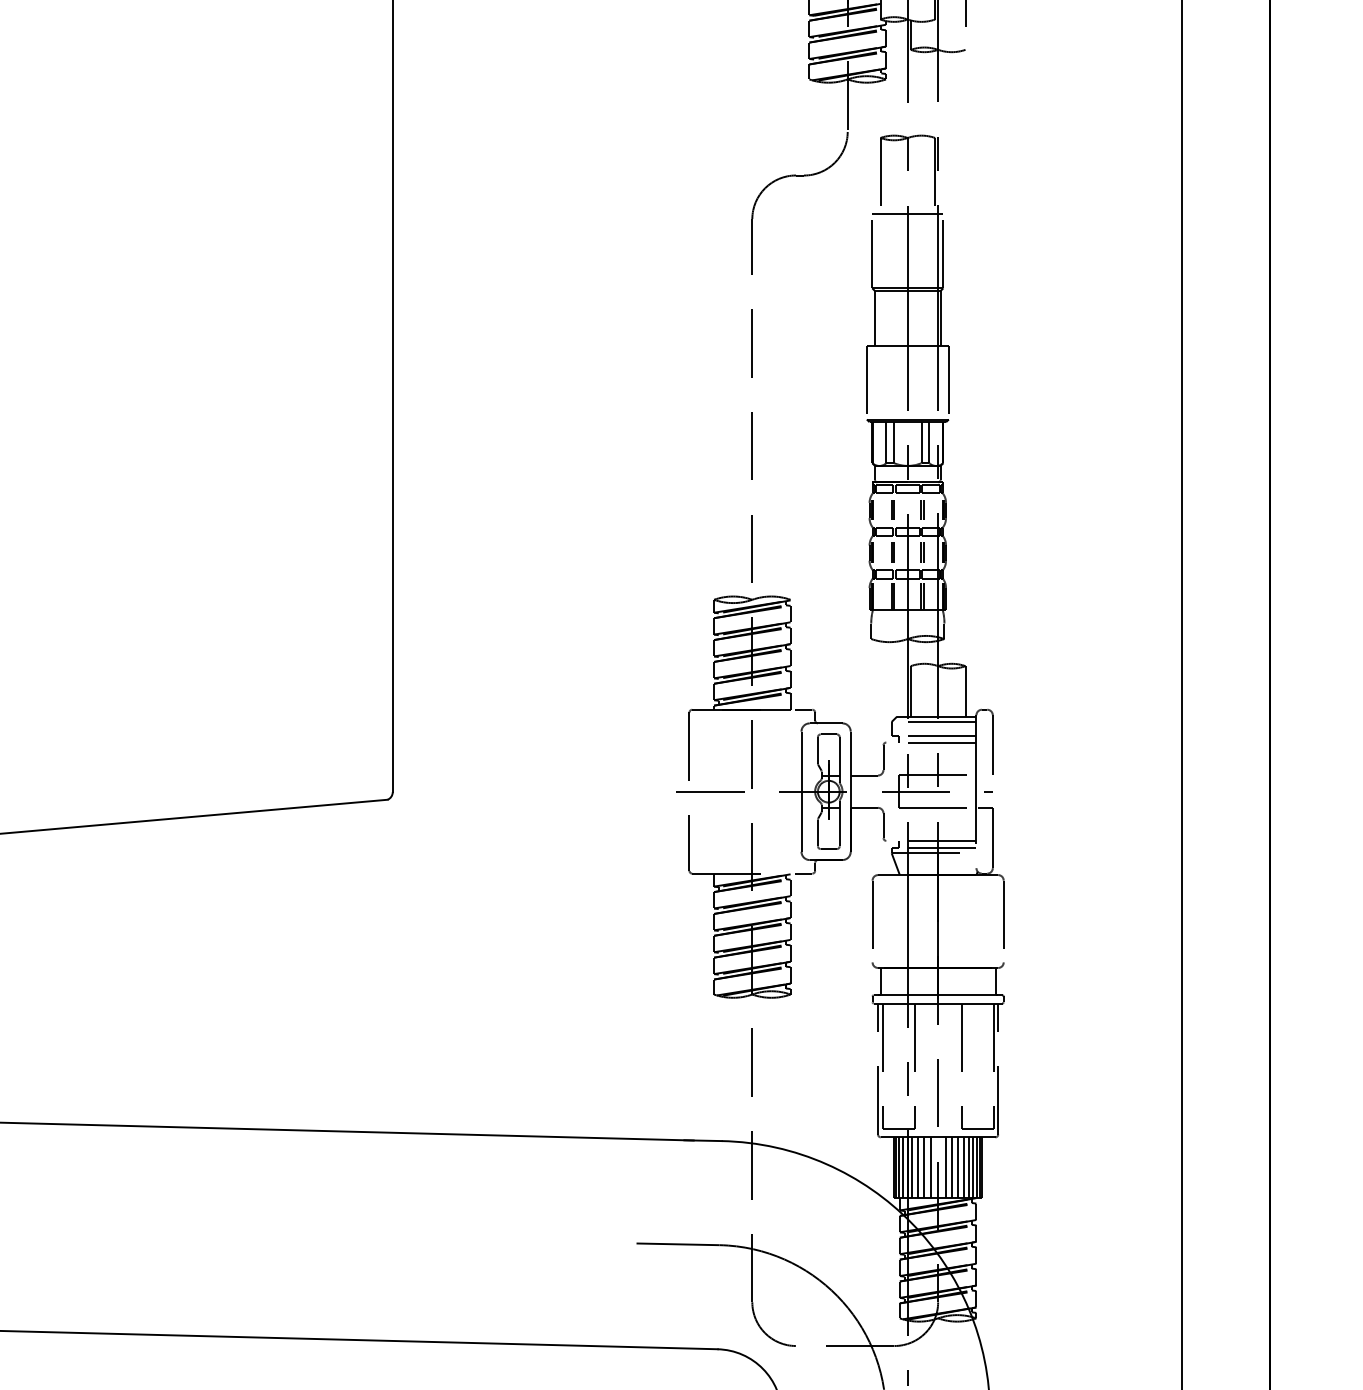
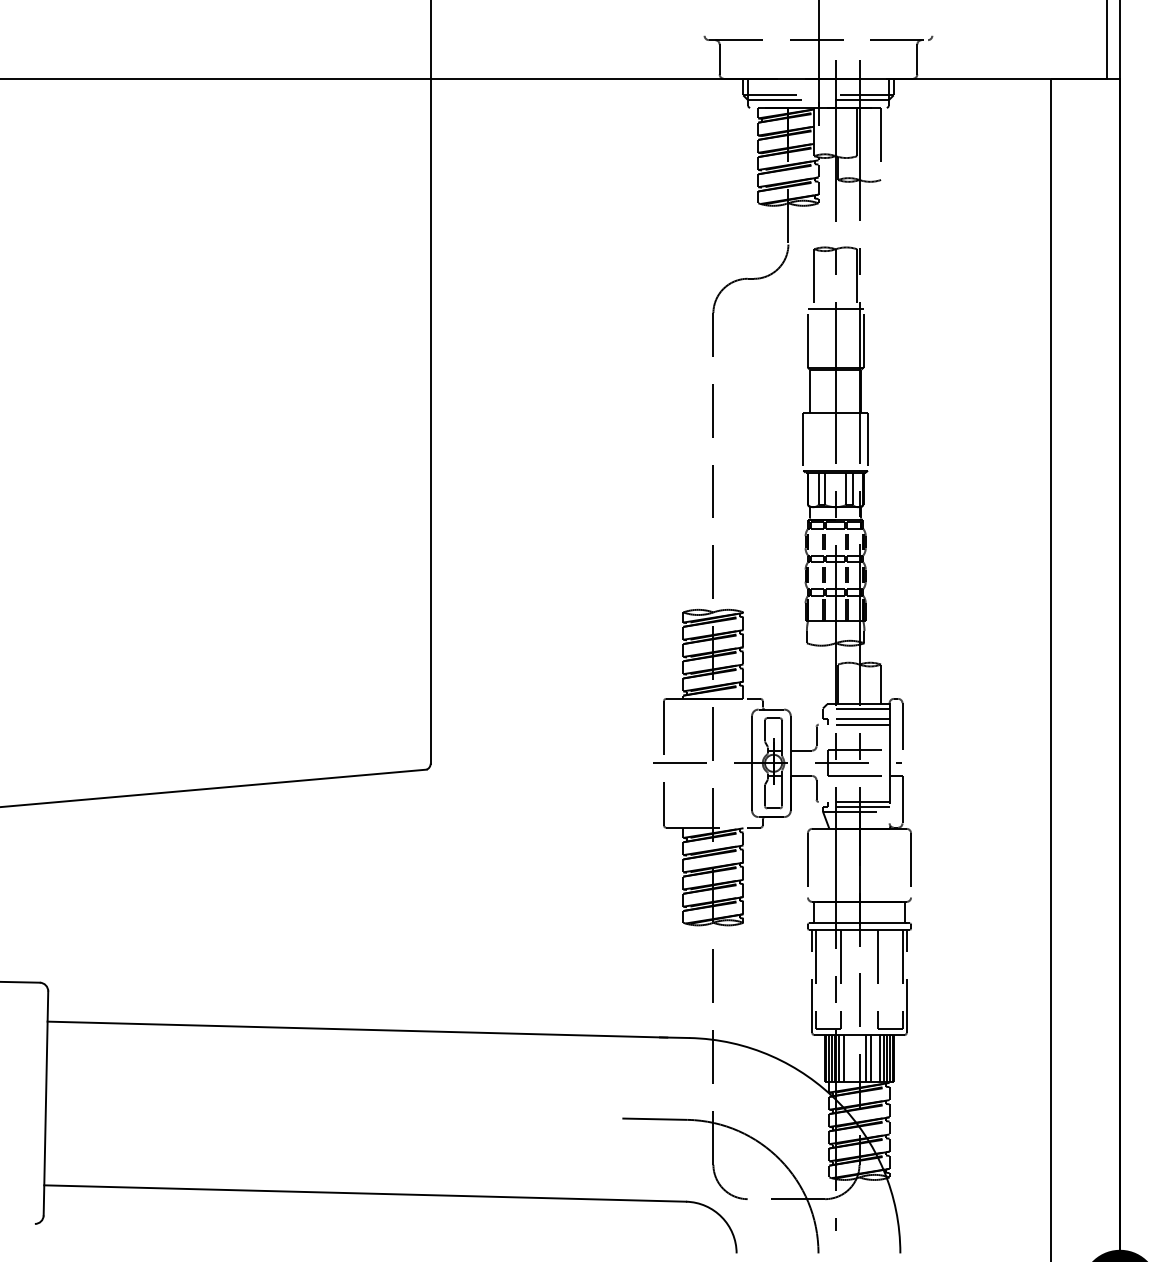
line: (924, 1167) -> (848, 1058), removed
line: (930, 1167) -> (853, 1058), removed
line: (958, 1167) -> (875, 1058), removed

